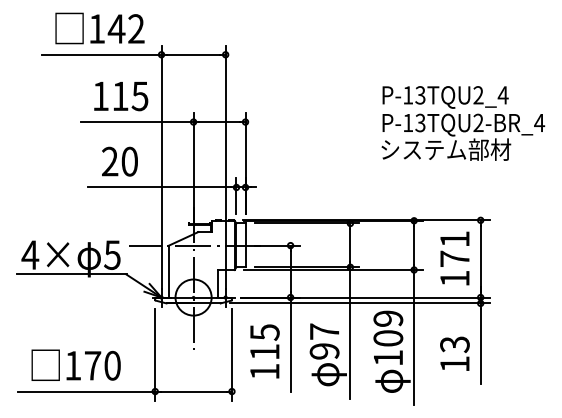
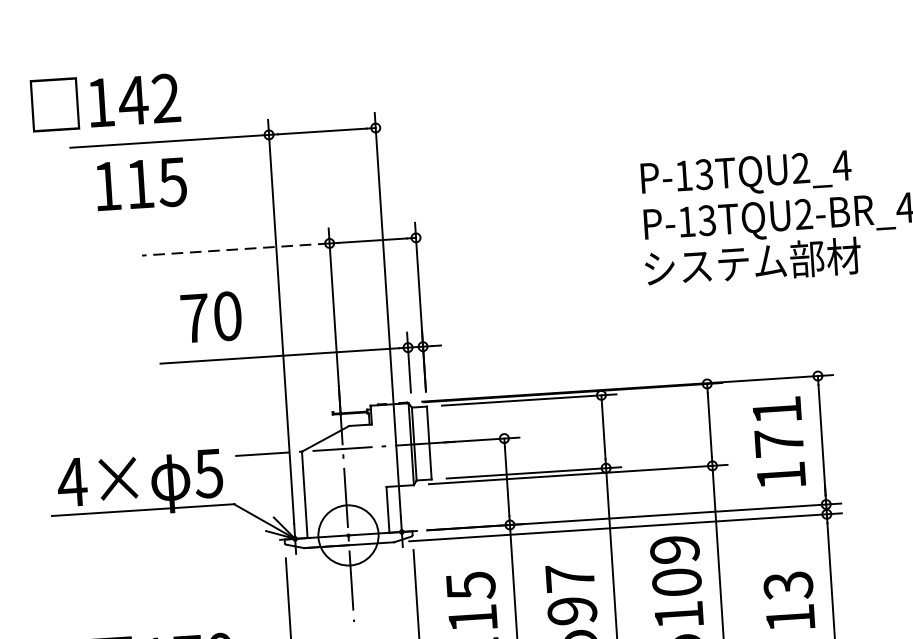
text: (99, 28) -> (104, 101), moved
text: (121, 96) -> (141, 184), moved
line: (136, 122) -> (234, 250), solid -> dashed
text: (110, 161) -> (195, 317), 20 -> 70

